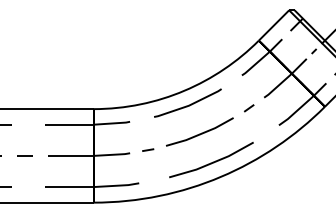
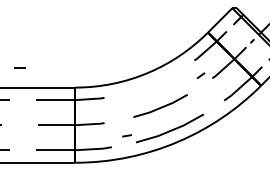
line: (188, 104) -> (151, 83), removed
line: (249, 108) -> (201, 75), moved
line: (148, 149) -> (127, 135), moved
line: (24, 155) -> (19, 67), moved

